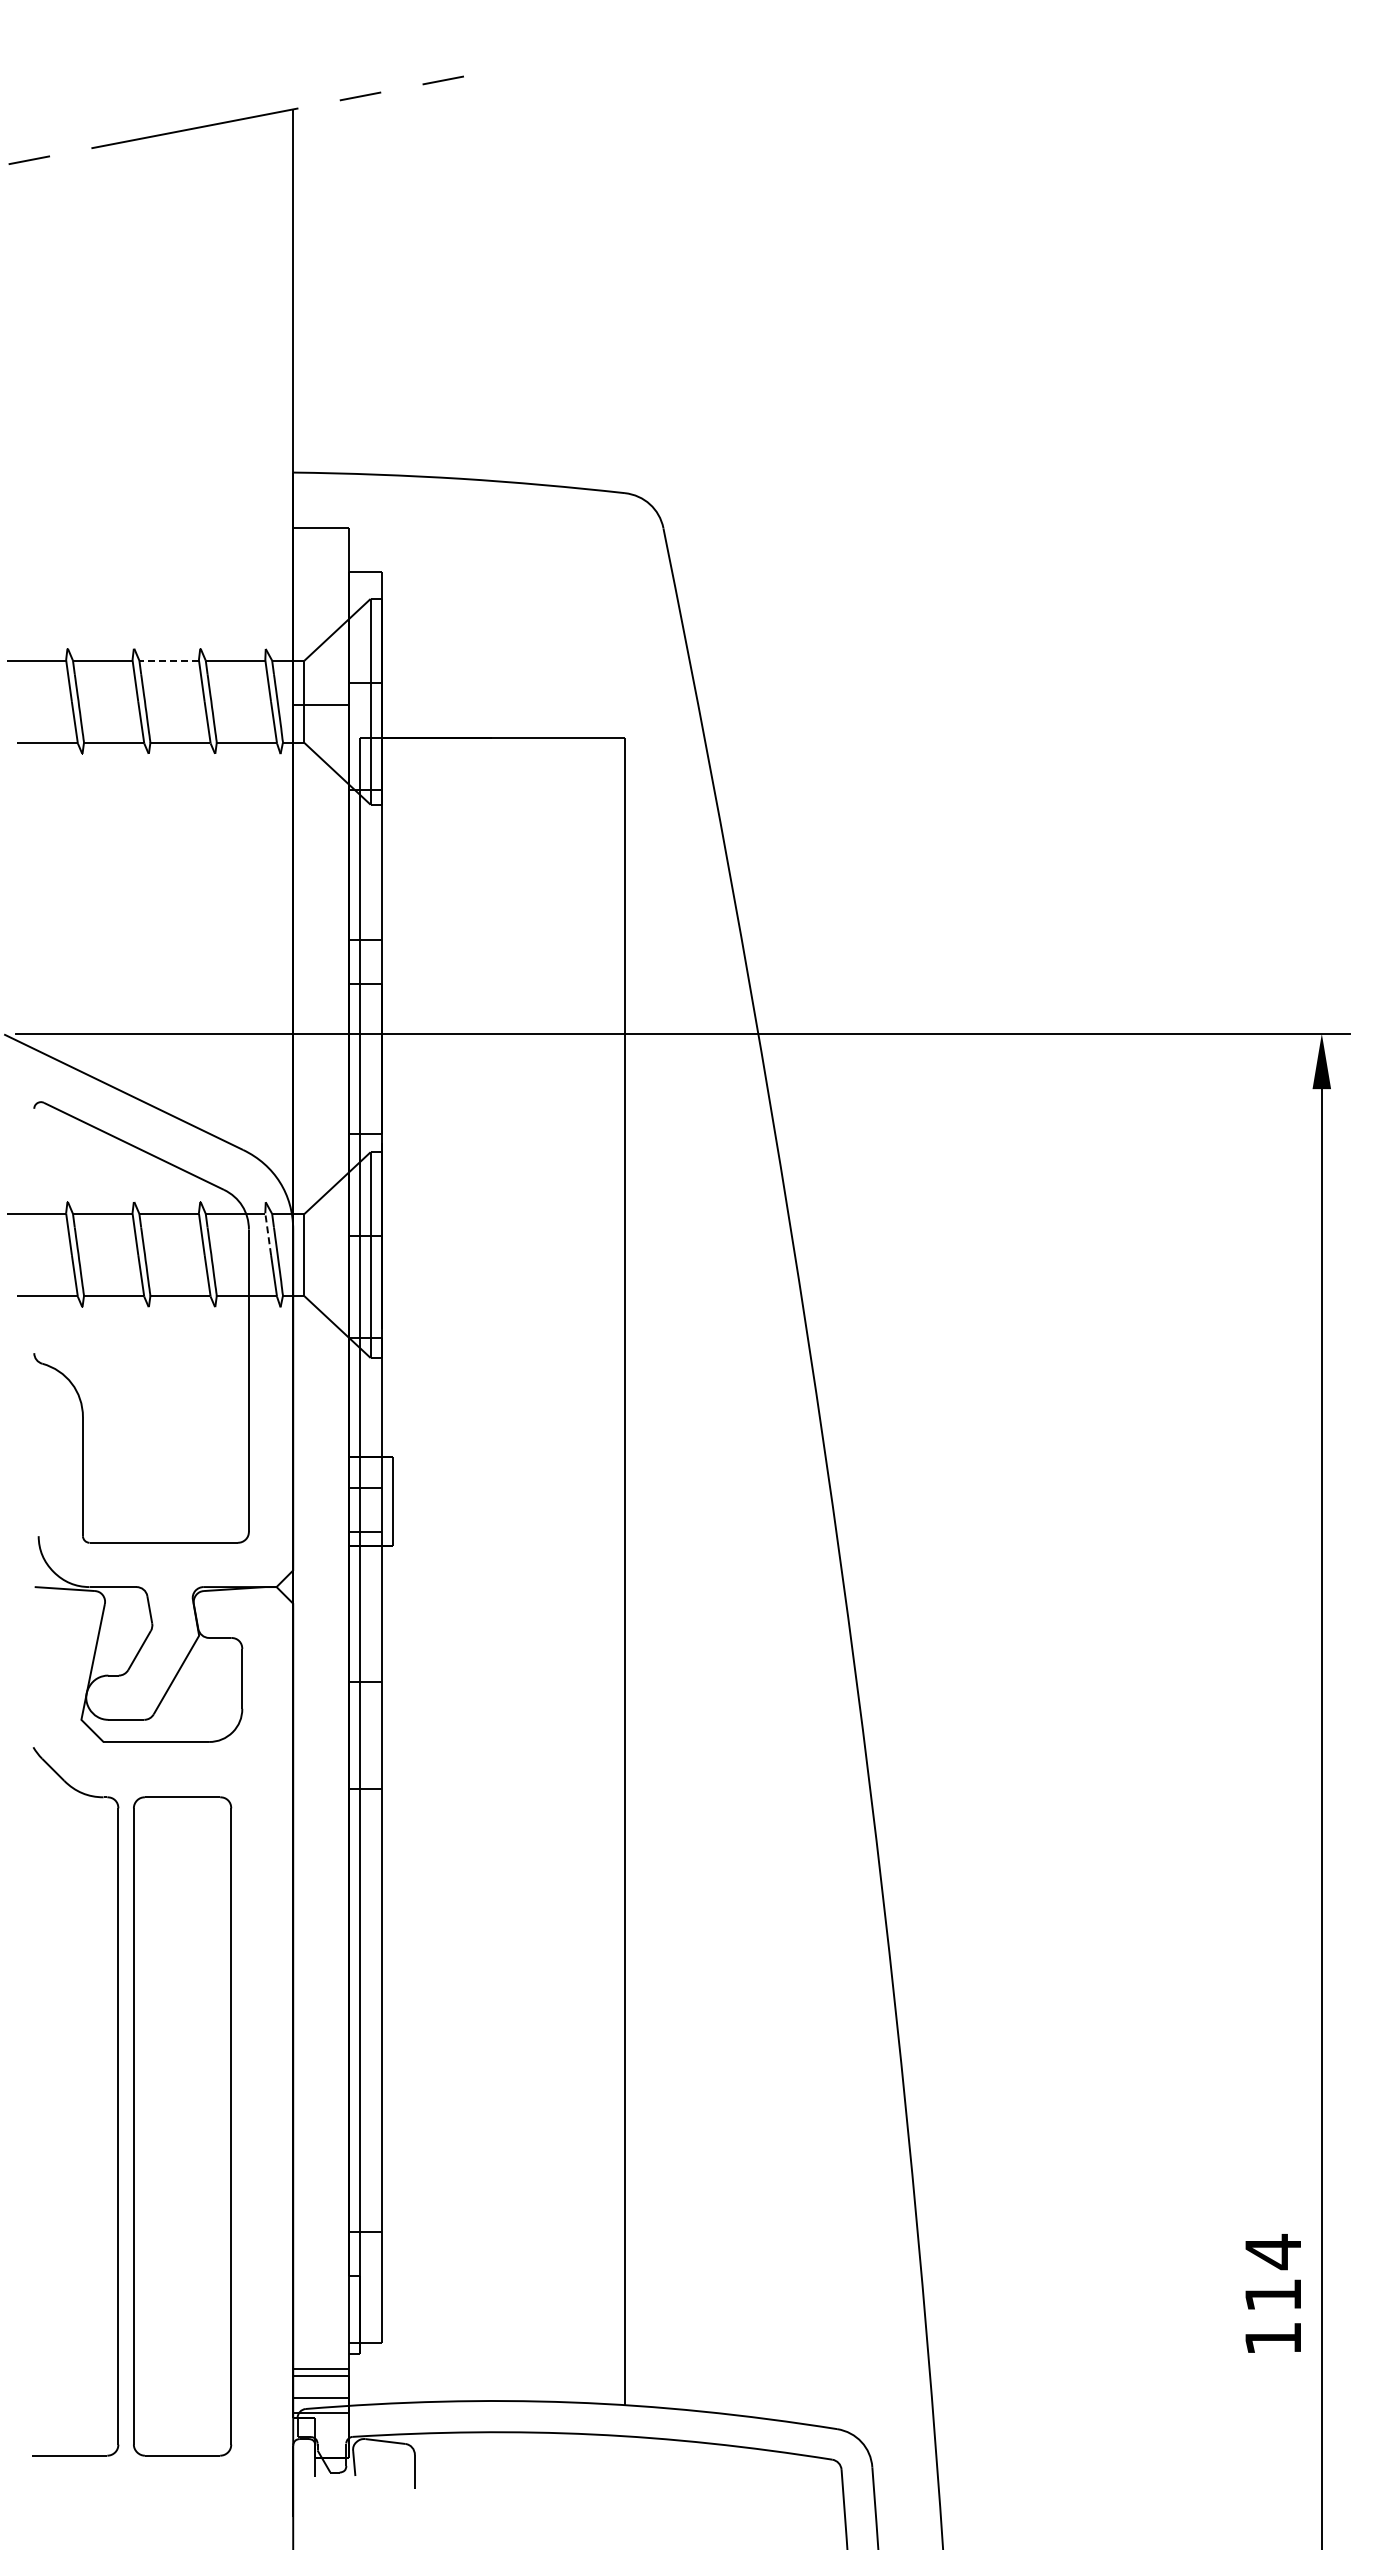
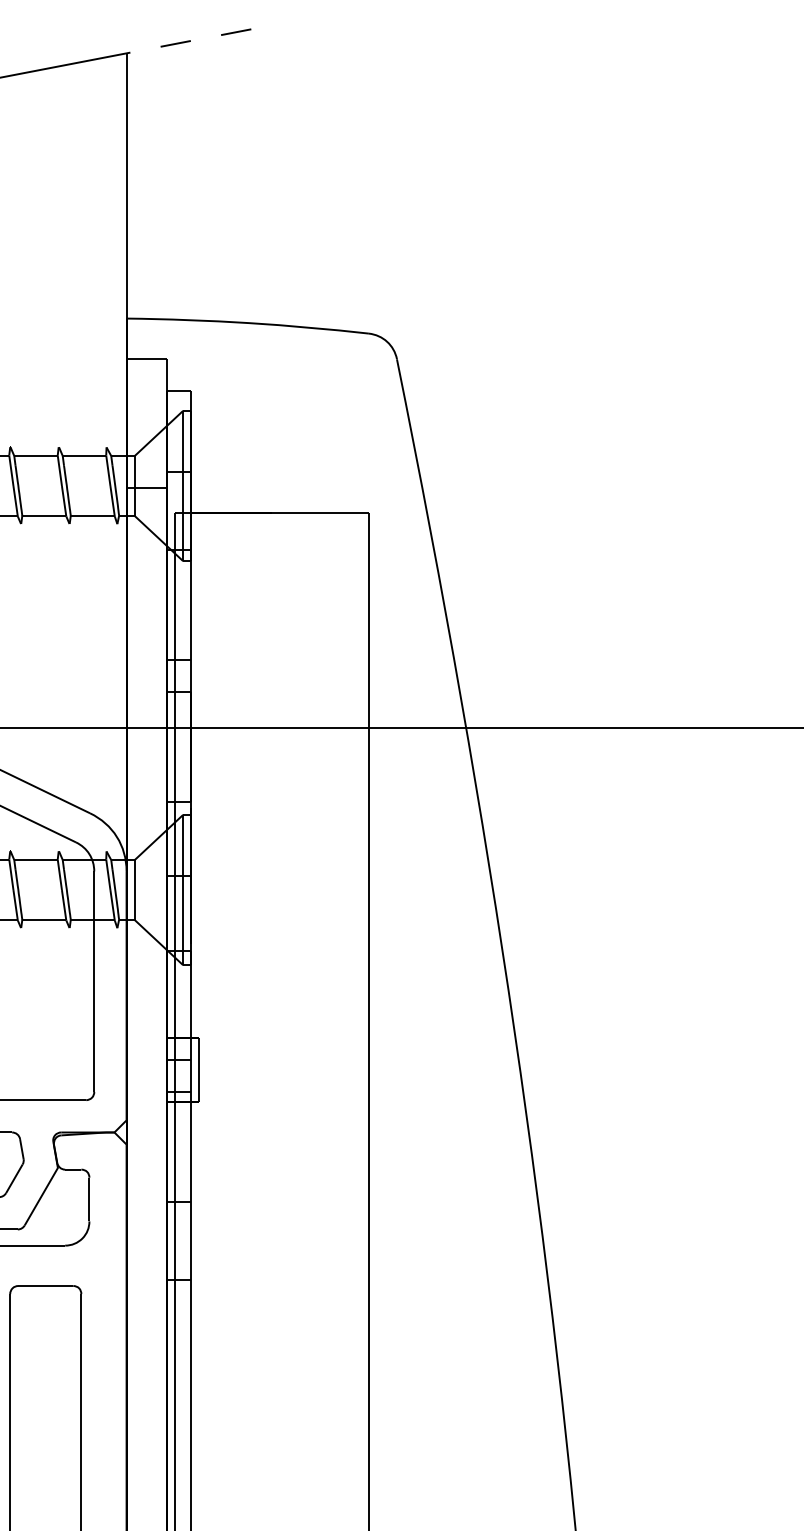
line: (169, 660) -> (36, 455), dashed -> solid
line: (268, 1233) -> (108, 874), dashed -> solid

